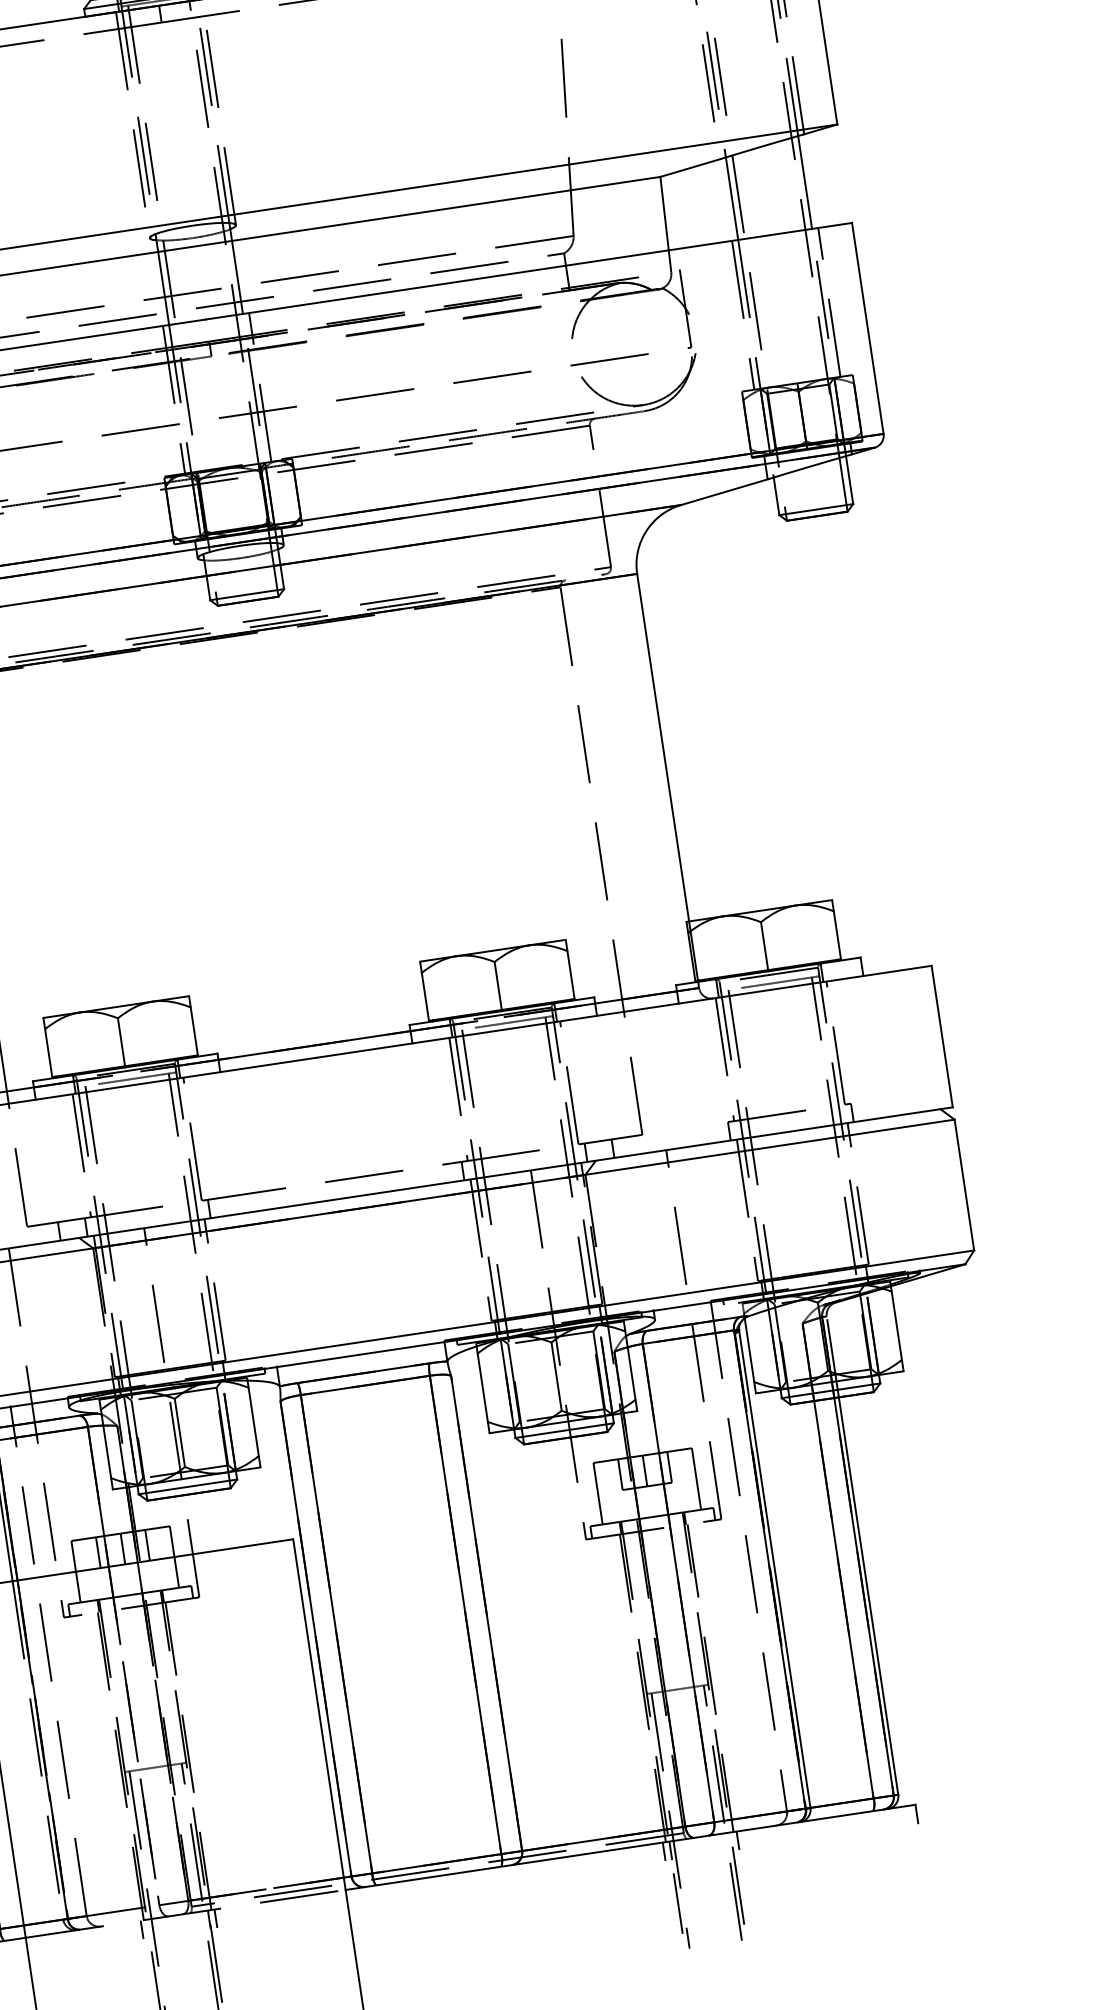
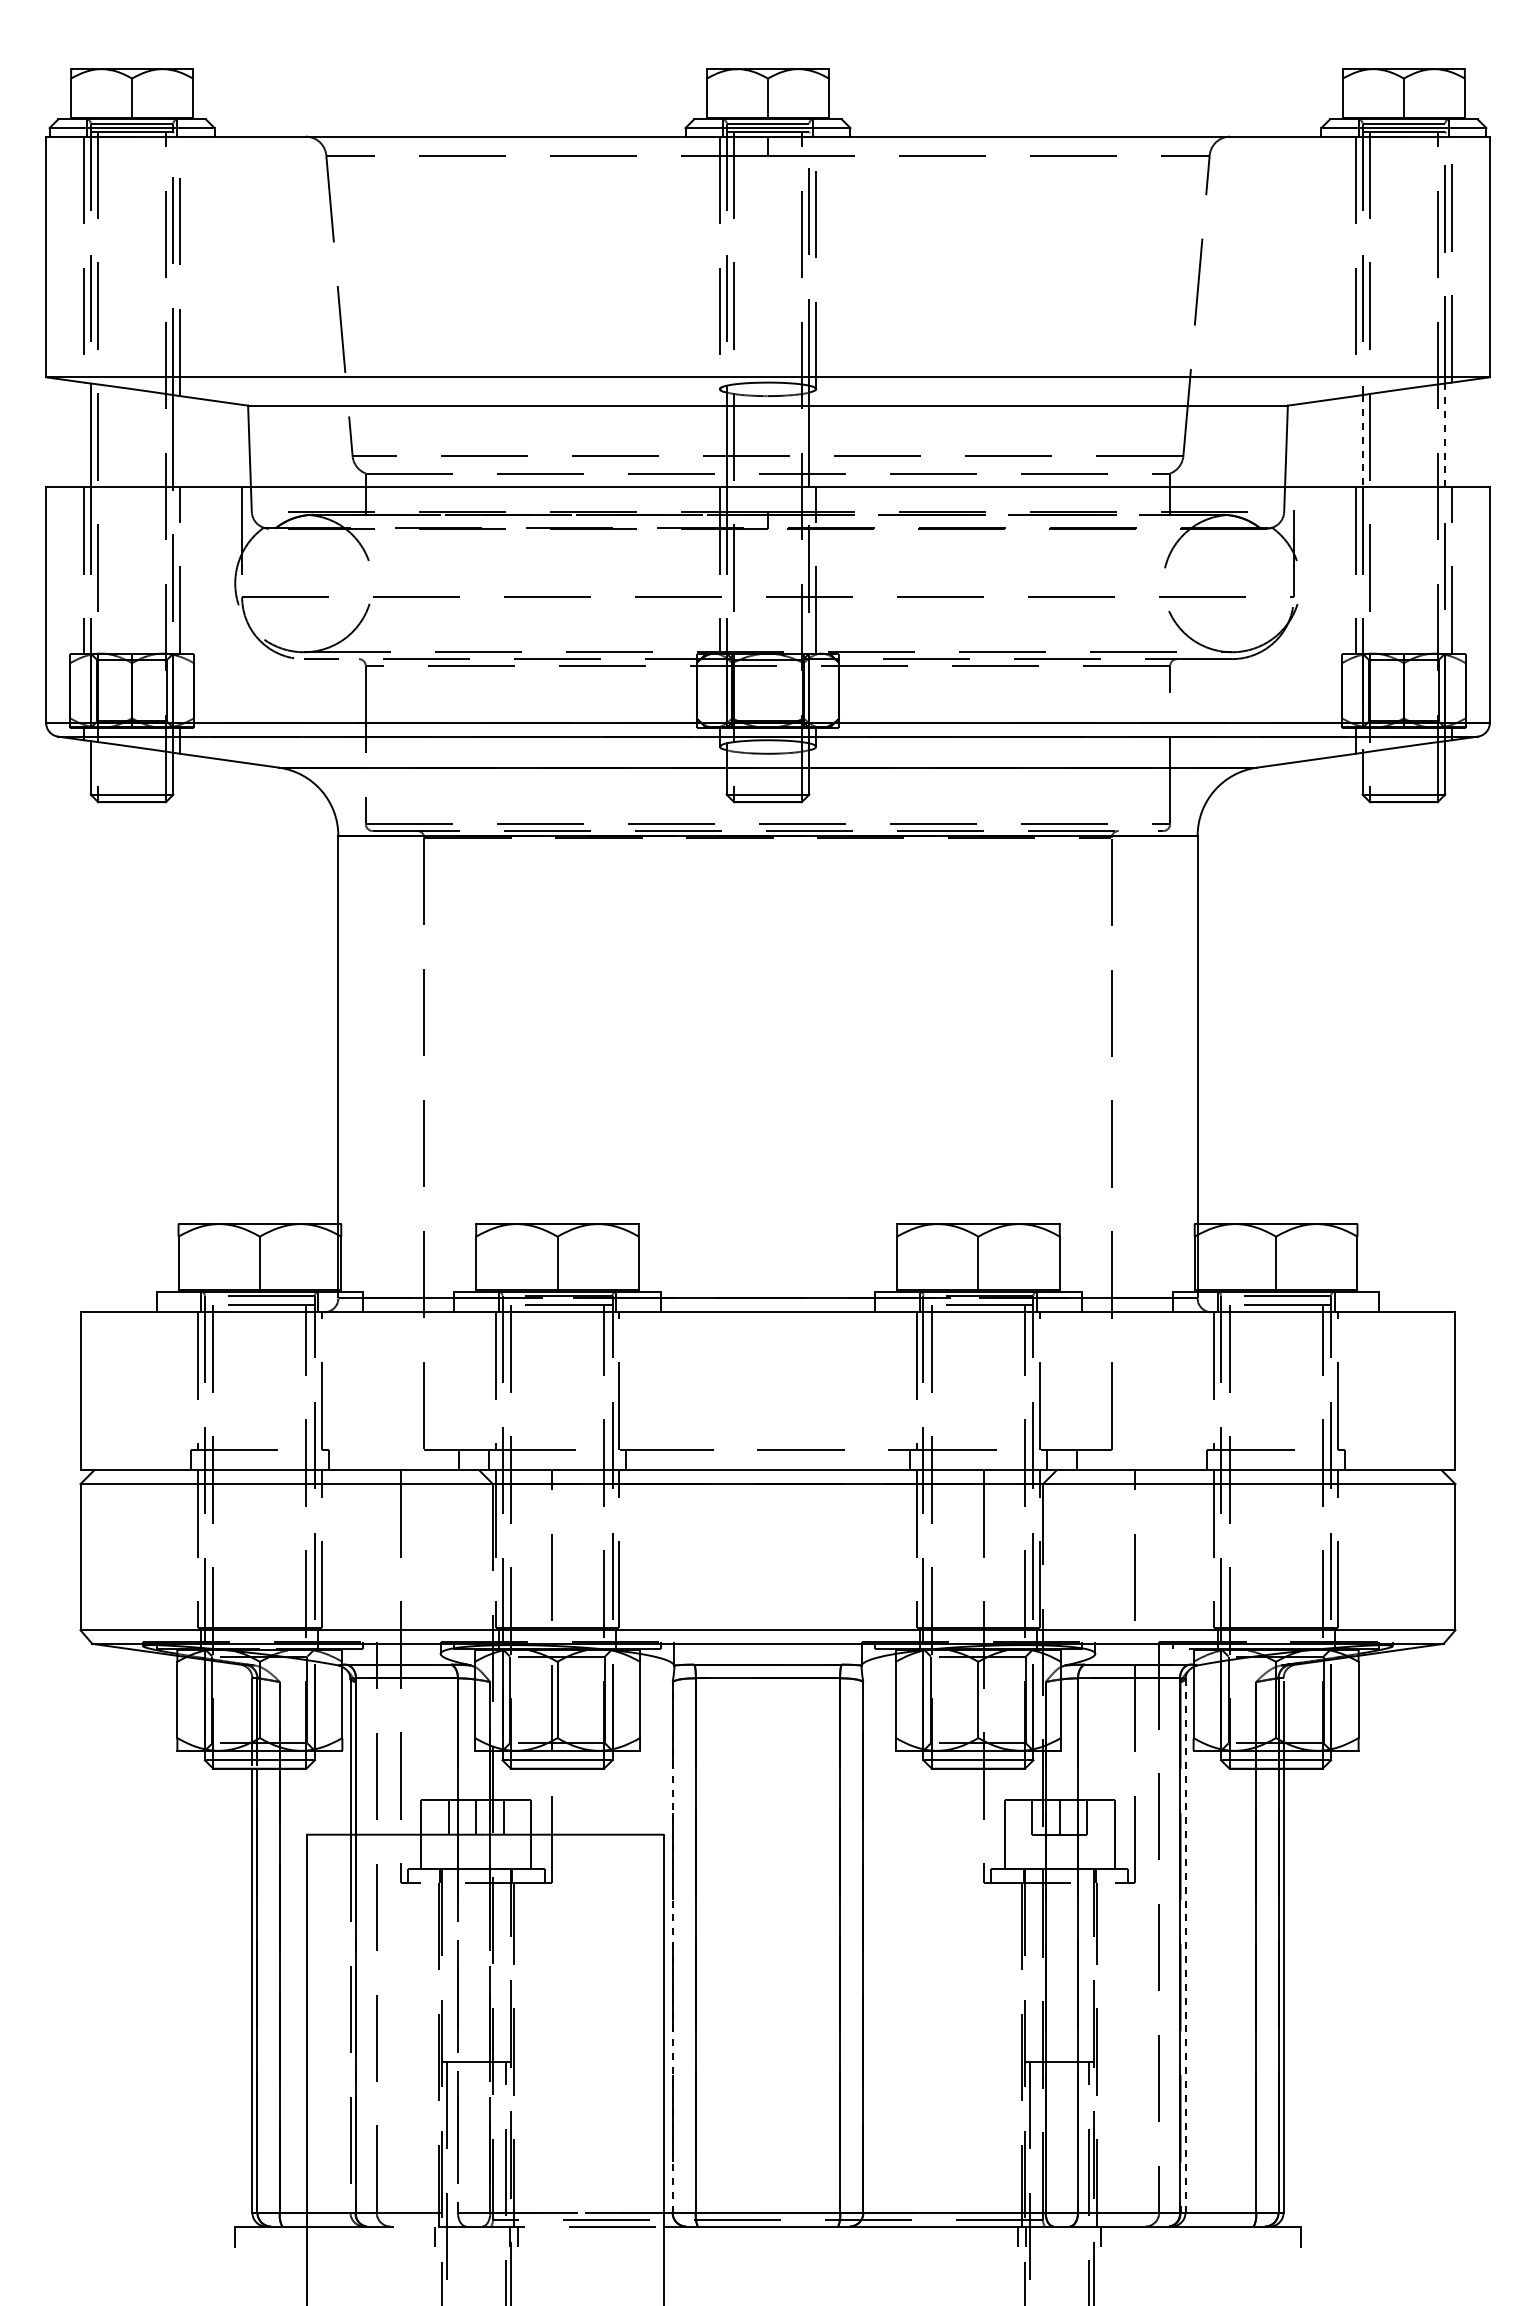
line: (805, 182) -> (1445, 435), solid -> dashed
line: (731, 199) -> (1362, 441), solid -> dashed
line: (774, 1569) -> (1185, 1946), solid -> dashed
line: (315, 1638) -> (672, 1946), solid -> dashed

